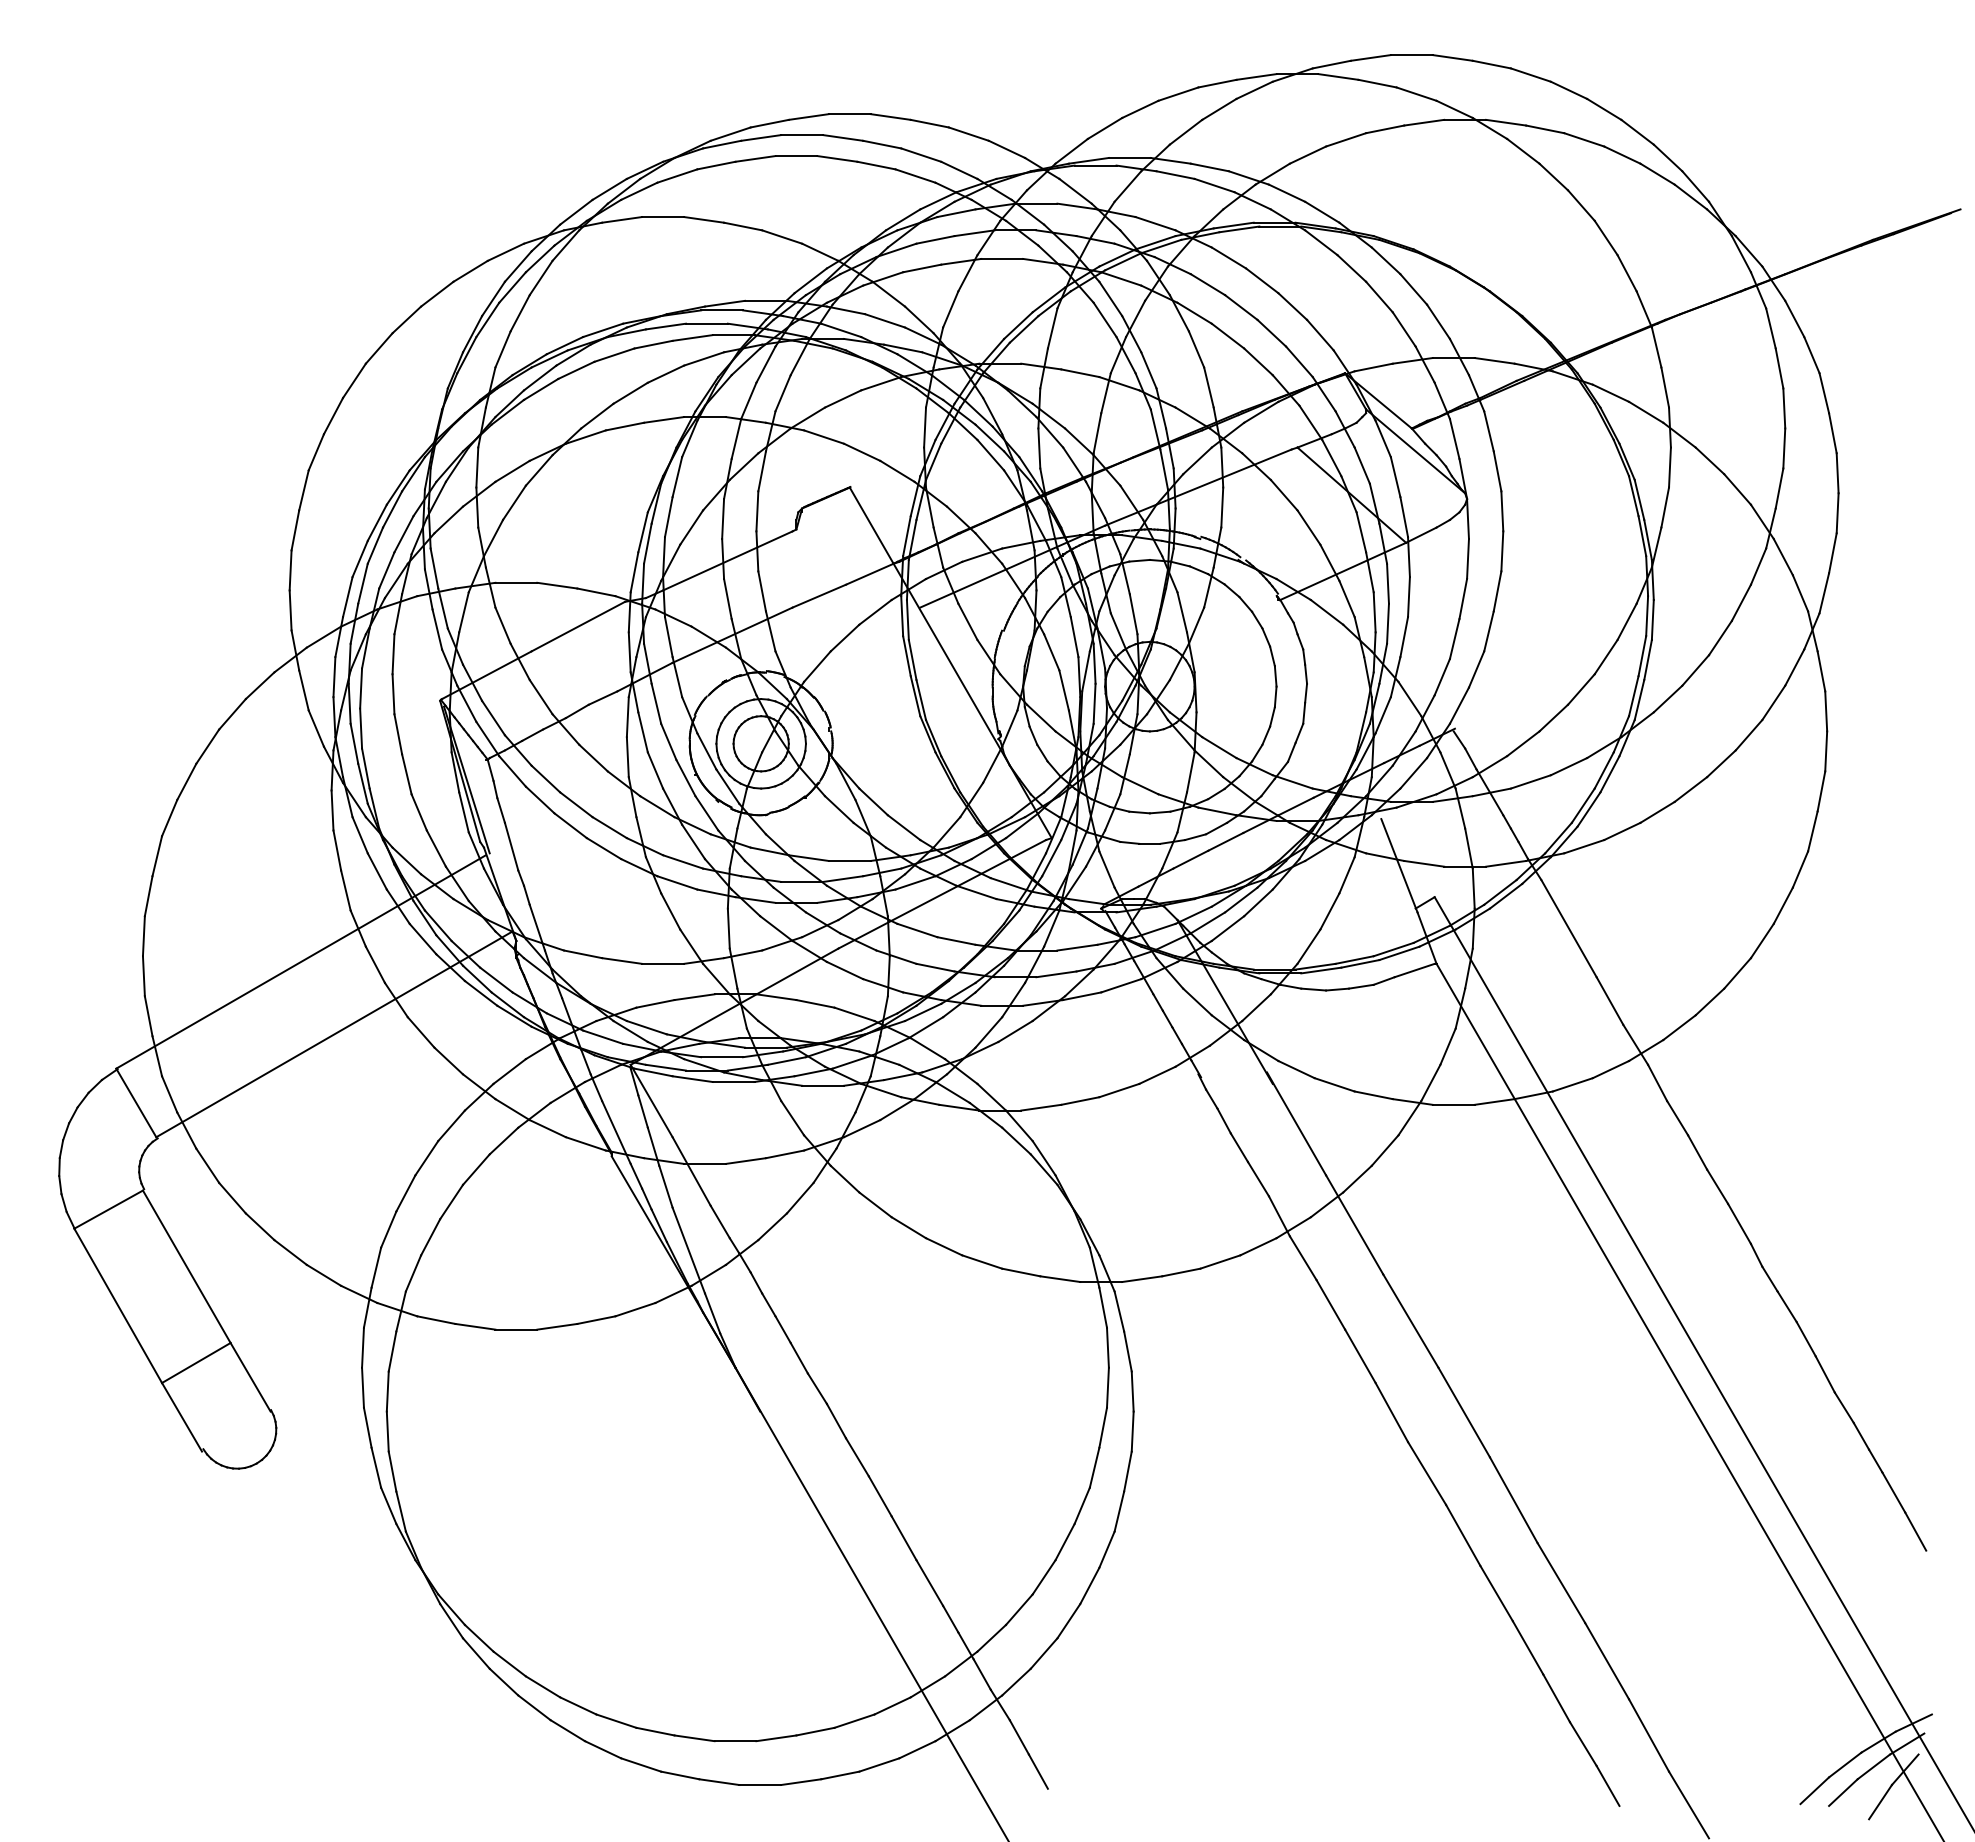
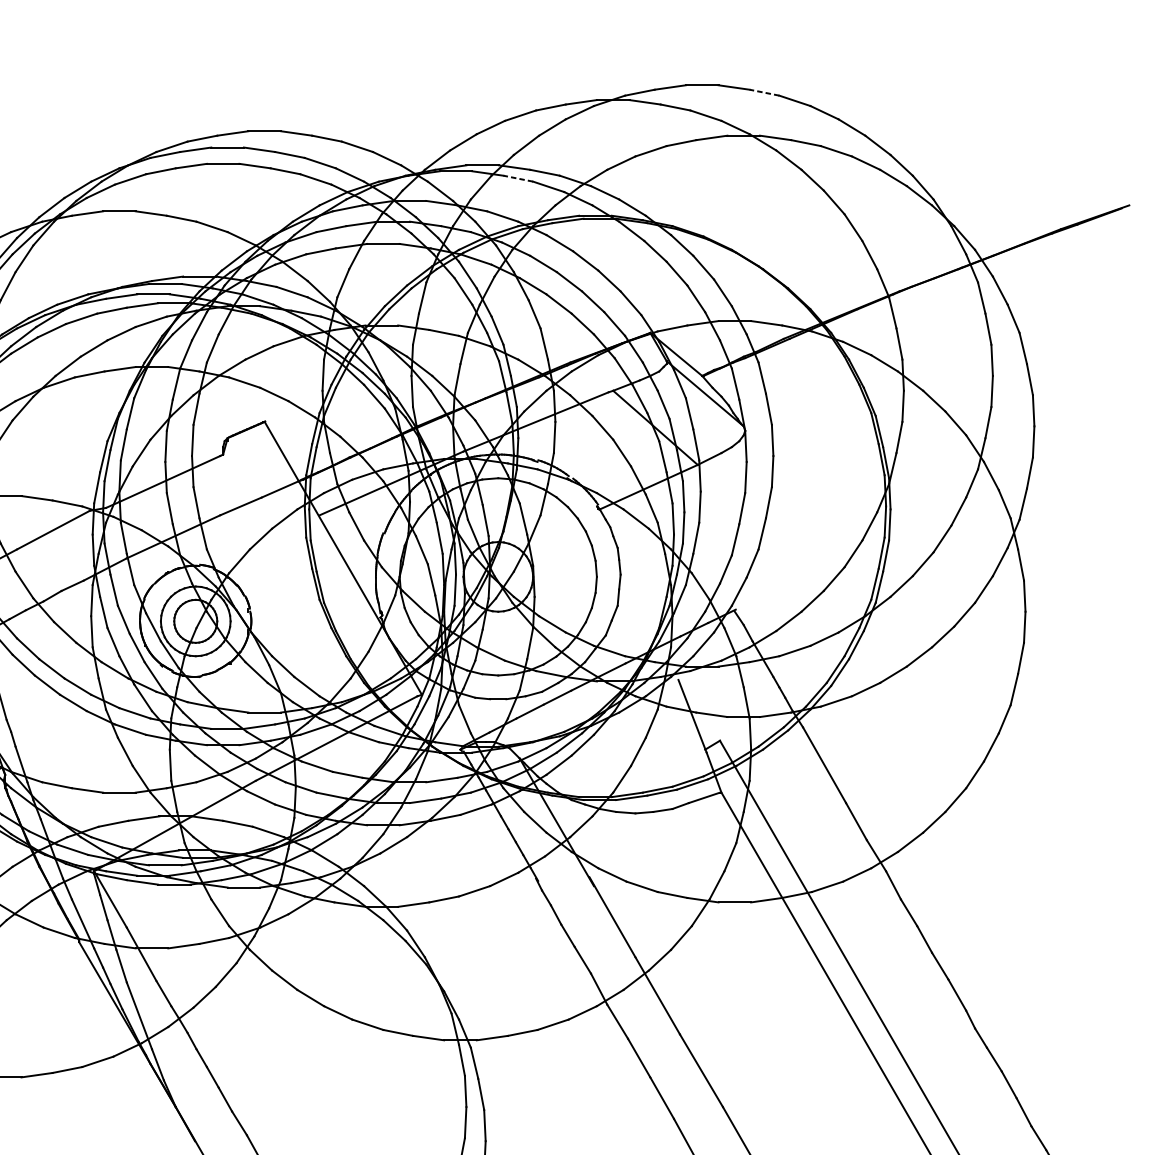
line: (1491, 64) -> (764, 92), solid -> dashed
line: (1175, 175) -> (518, 179), solid -> dashed

